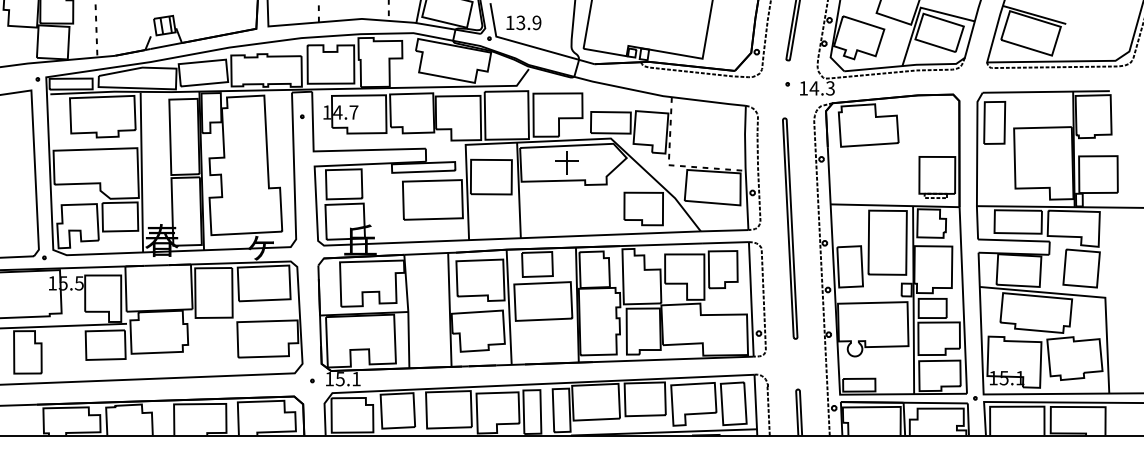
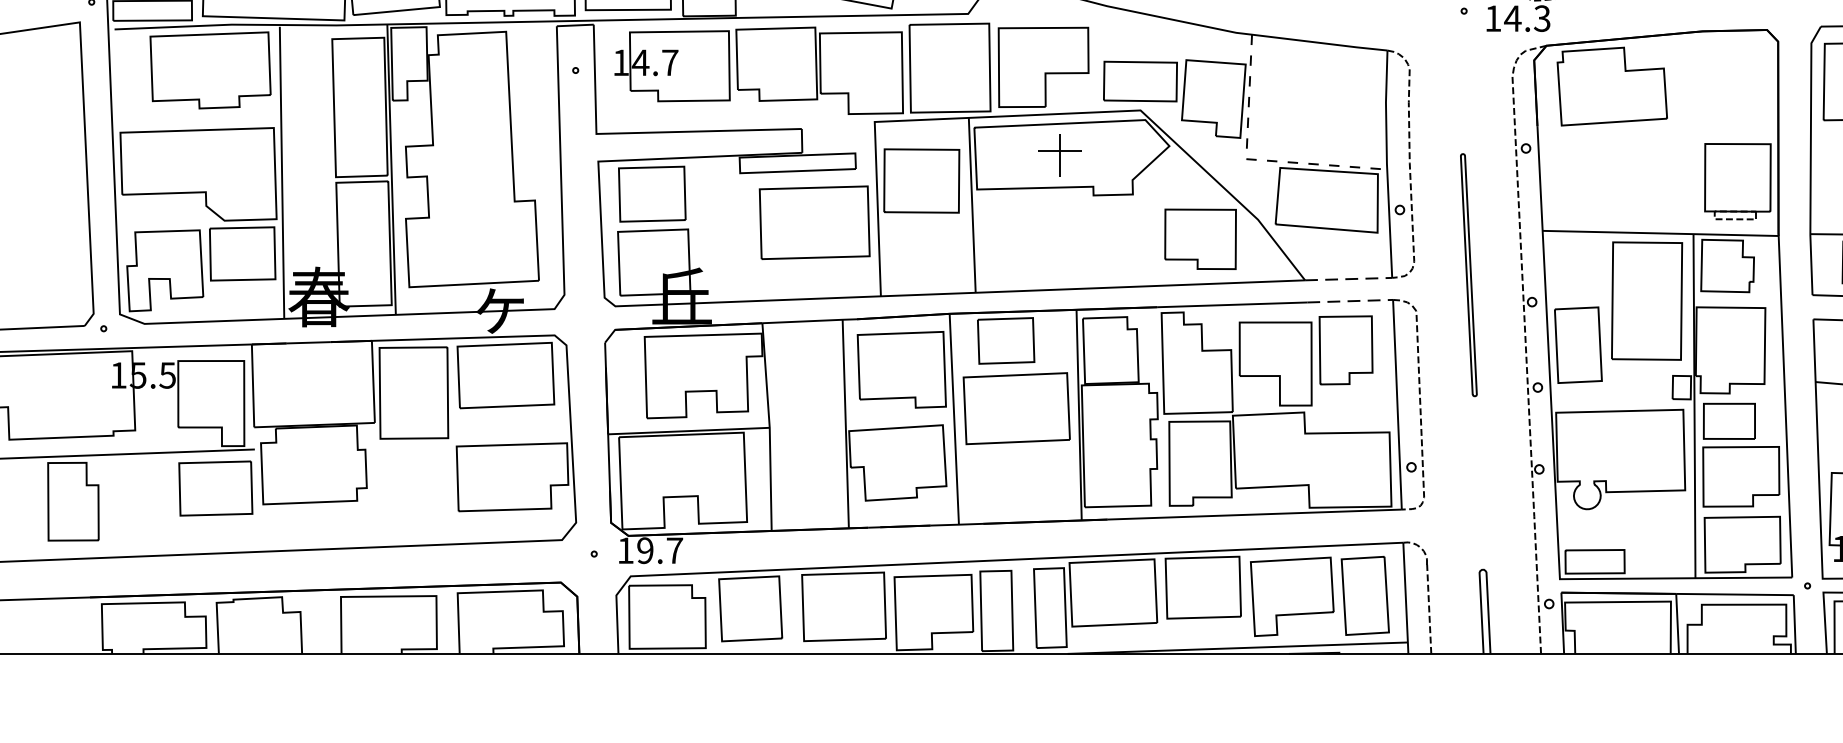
part: (790, 228) -> (1469, 275), size x0.6
line: (724, 230) -> (1348, 278), solid -> dashed
line: (725, 242) -> (1350, 300), solid -> dashed
text: (347, 379) -> (658, 551), 15.1 -> 19.7

